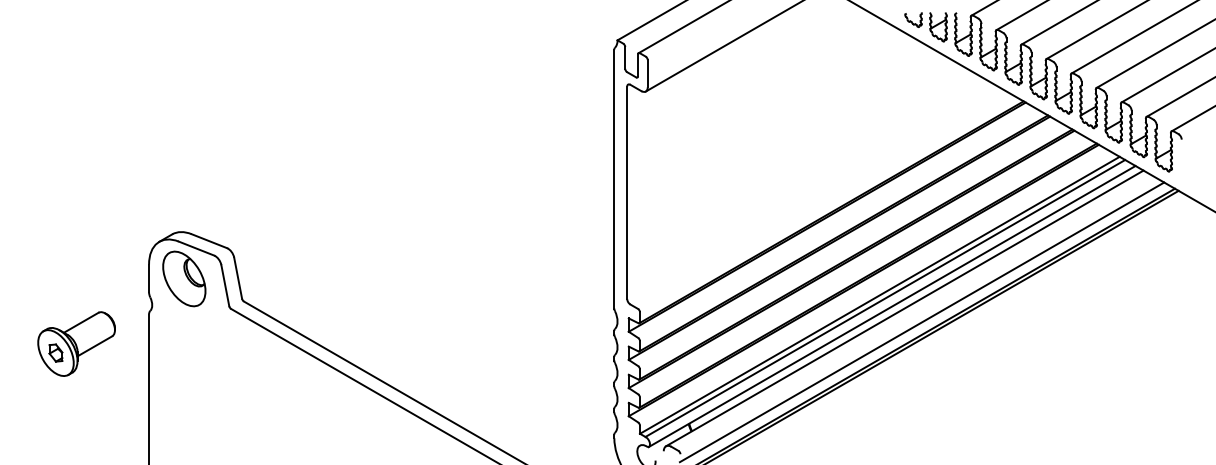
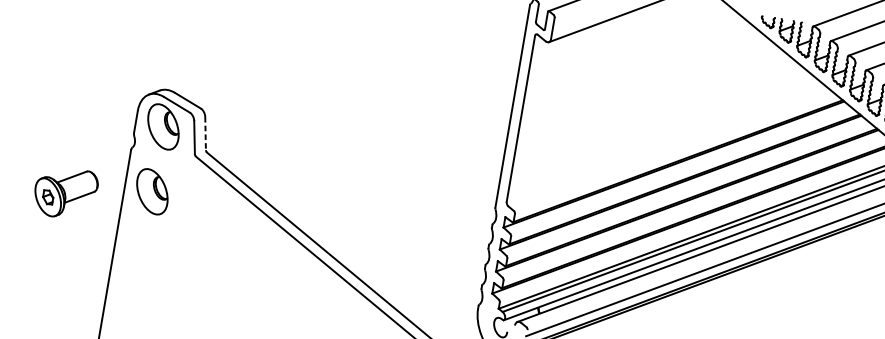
line: (238, 278) -> (205, 133), solid -> dashed
part: (76, 343) -> (65, 192), moved
part: (184, 361) -> (152, 191), added

